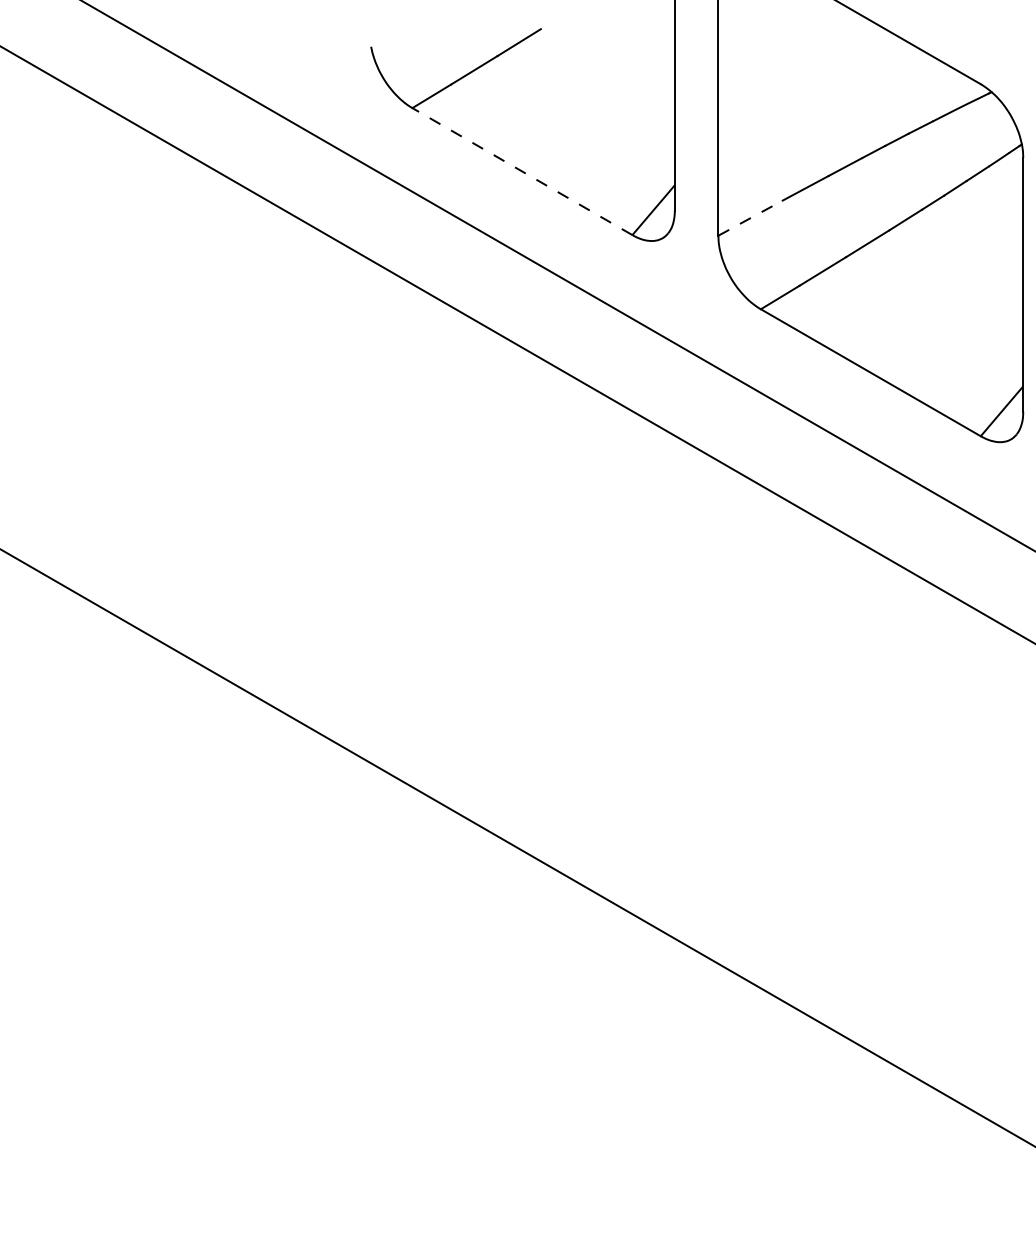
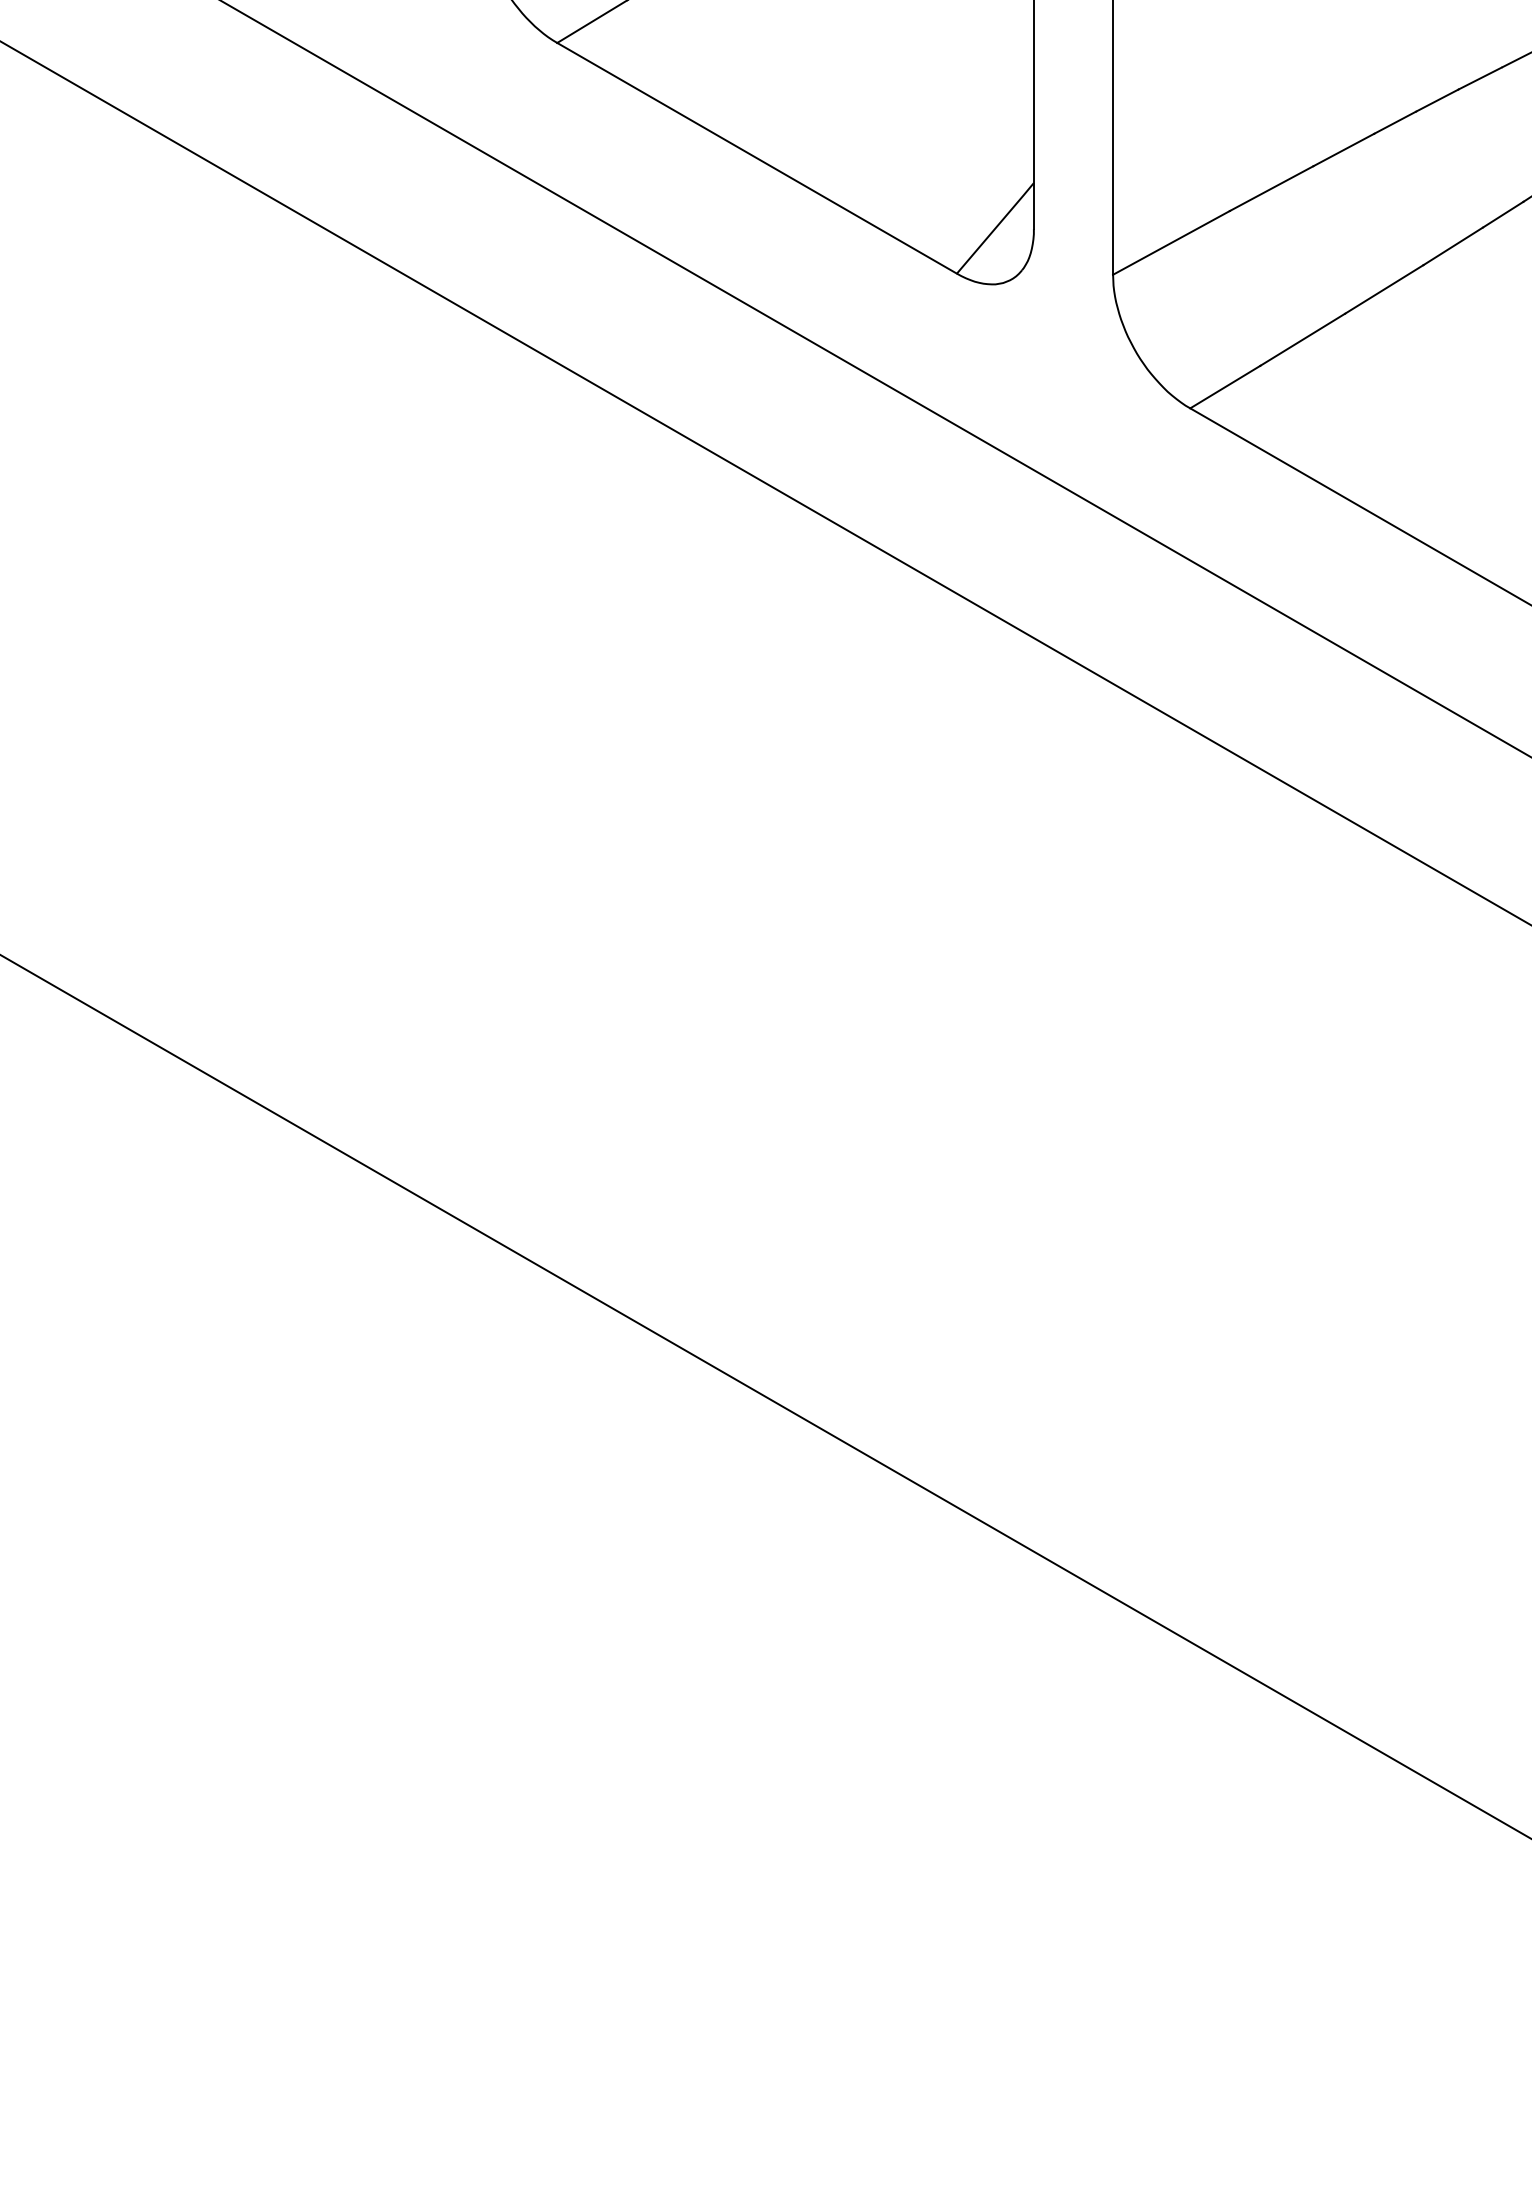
line: (521, 171) -> (755, 158), dashed -> solid
line: (750, 218) -> (1171, 243), dashed -> solid

